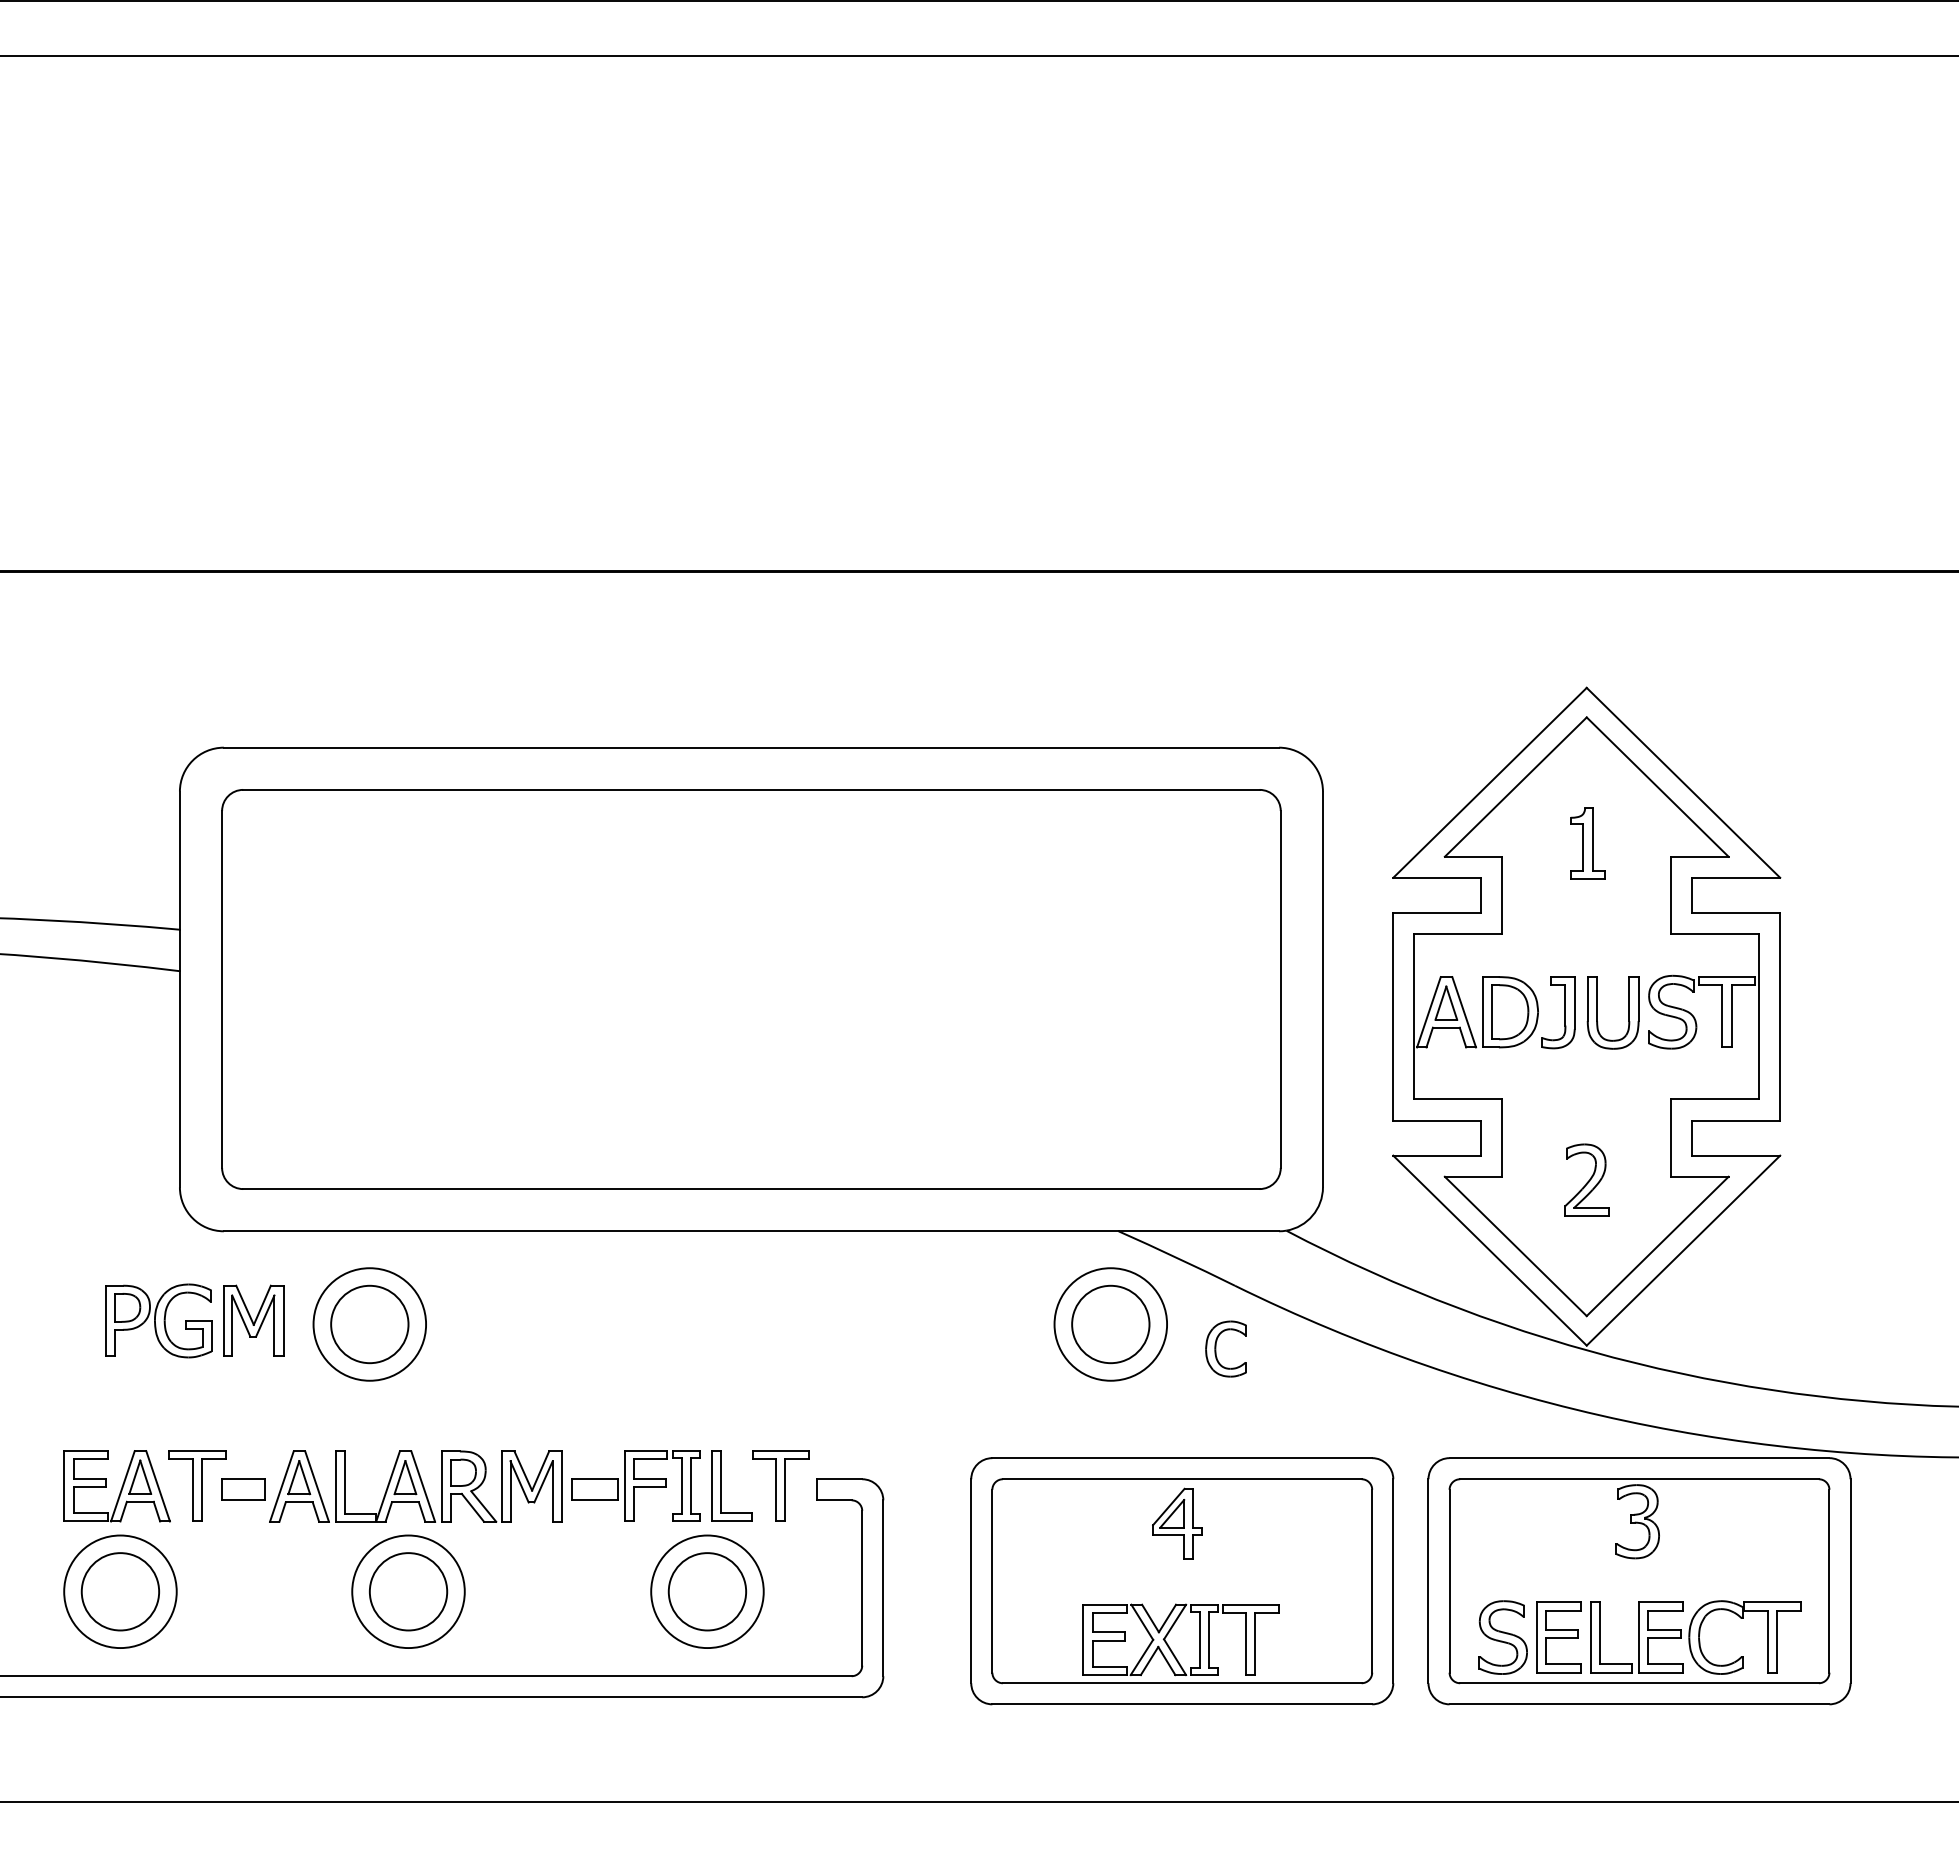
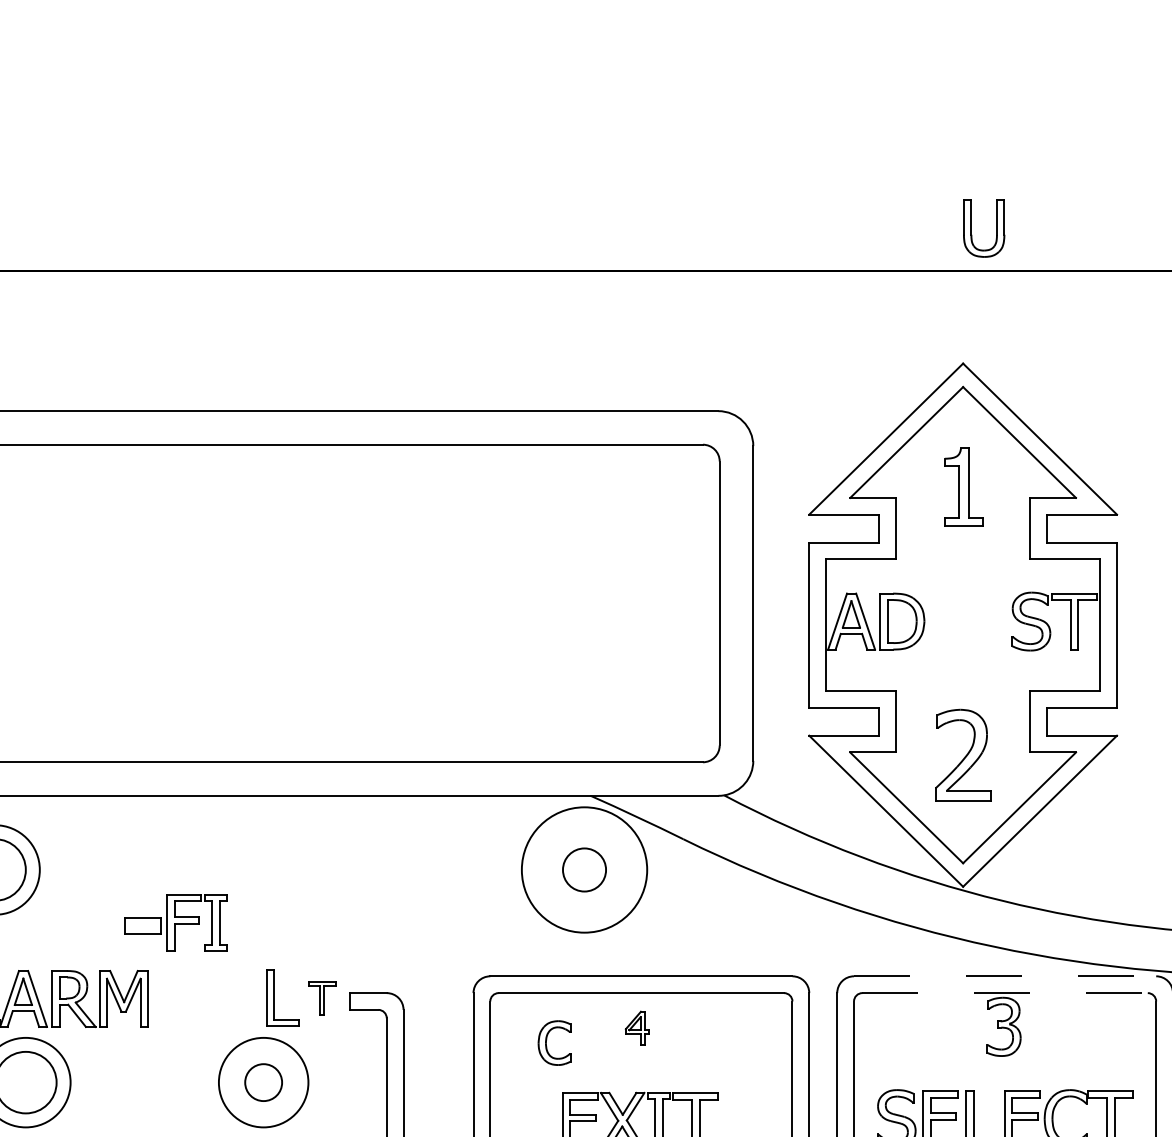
part: (1587, 843) -> (963, 487), size x1.4
part: (1558, 1012) -> (940, 621), removed
part: (1597, 1012) -> (971, 228), moved
part: (1586, 1179) -> (962, 754), size x1.6
circle: (1110, 1324) -> (584, 870), size x0.7
circle: (1110, 1324) -> (584, 870), size x1.4
part: (1216, 1348) -> (546, 1042), moved
line: (1639, 1458) -> (1005, 976), solid -> dashed
line: (1640, 1479) -> (1005, 993), solid -> dashed
part: (635, 1485) -> (175, 922), moved
part: (780, 1485) -> (321, 998), size x0.6
part: (1177, 1523) -> (637, 1028), size x0.6
circle: (707, 1591) -> (263, 1082), size x0.6

